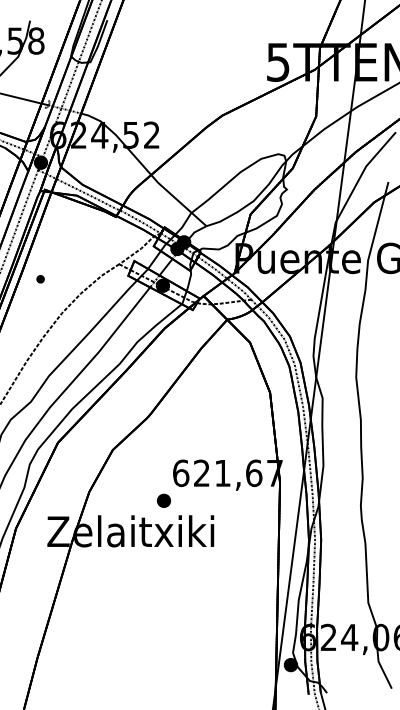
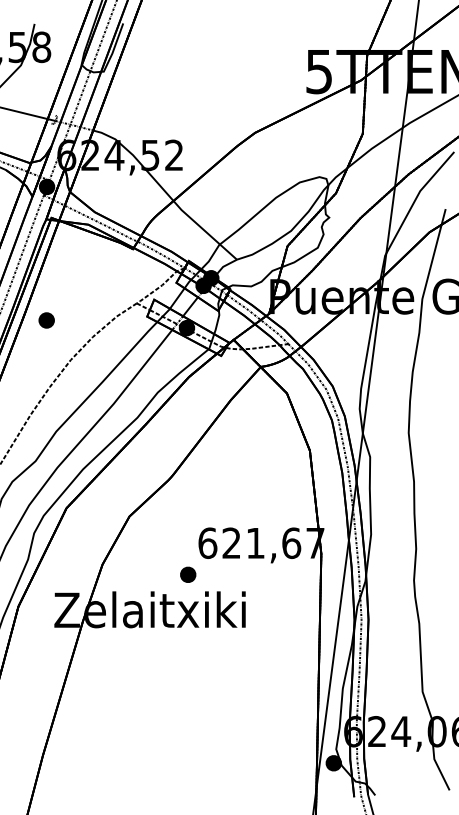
part: (40, 279) -> (46, 320), size x1.67

